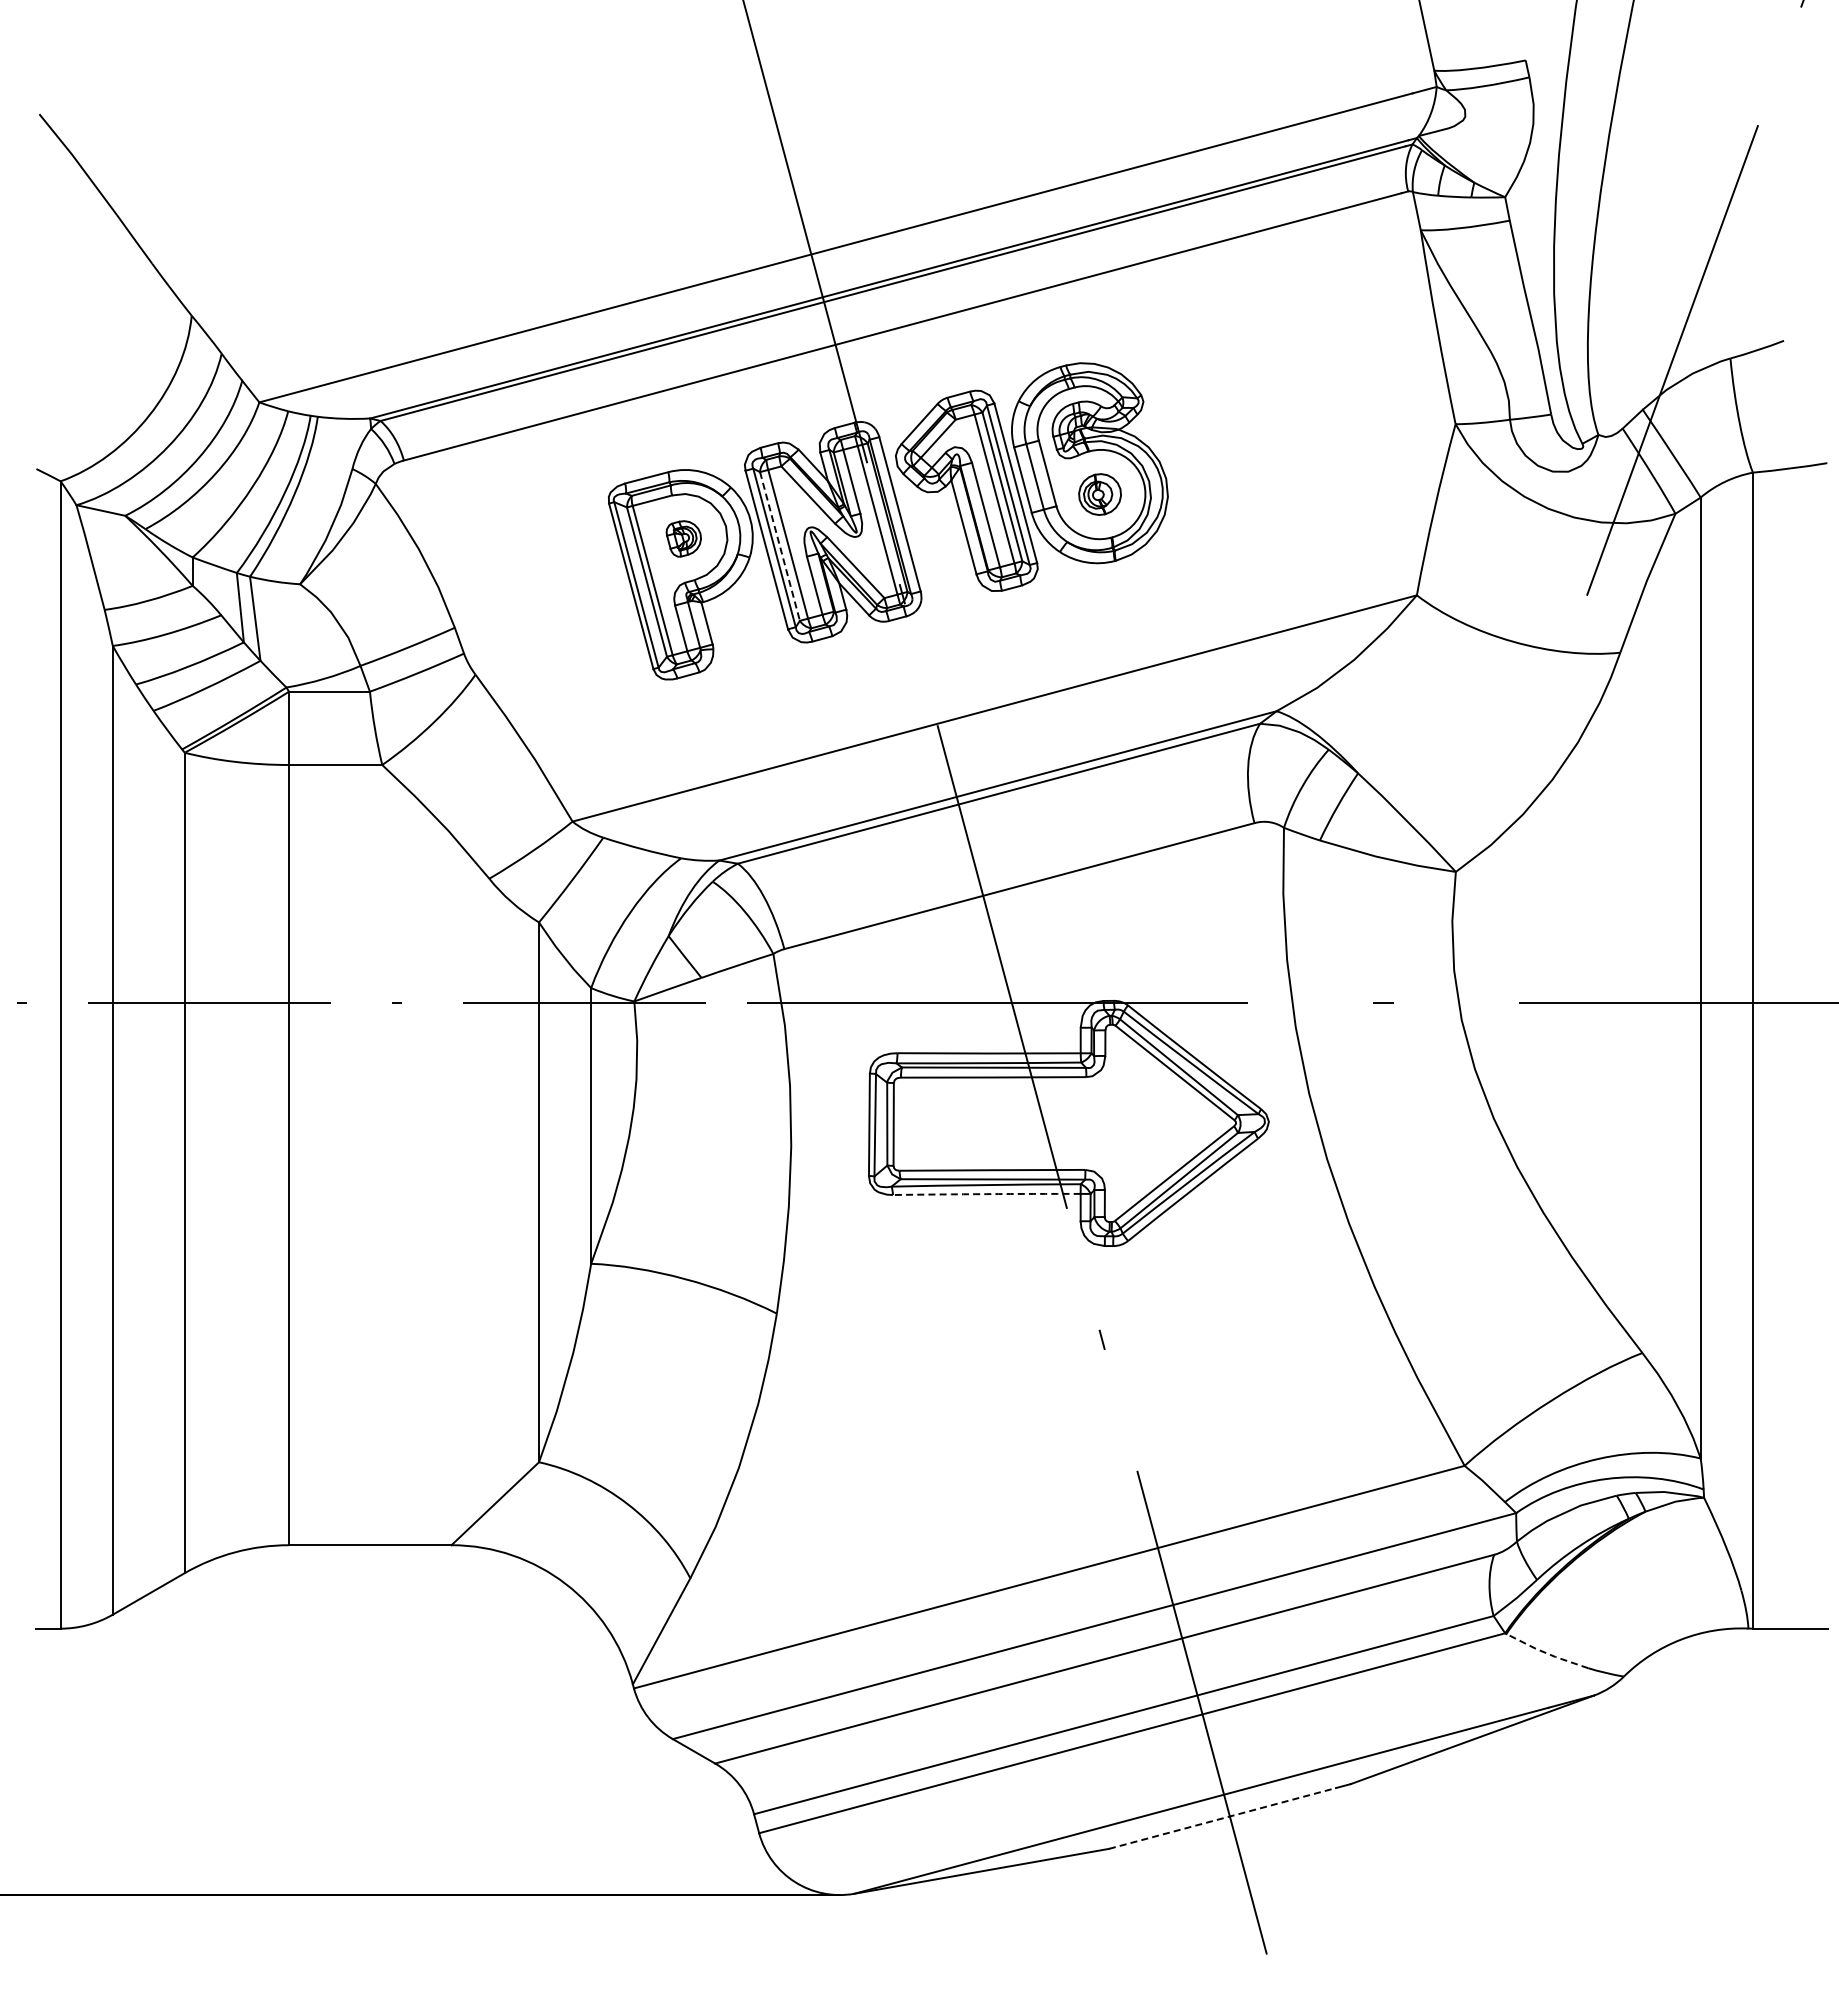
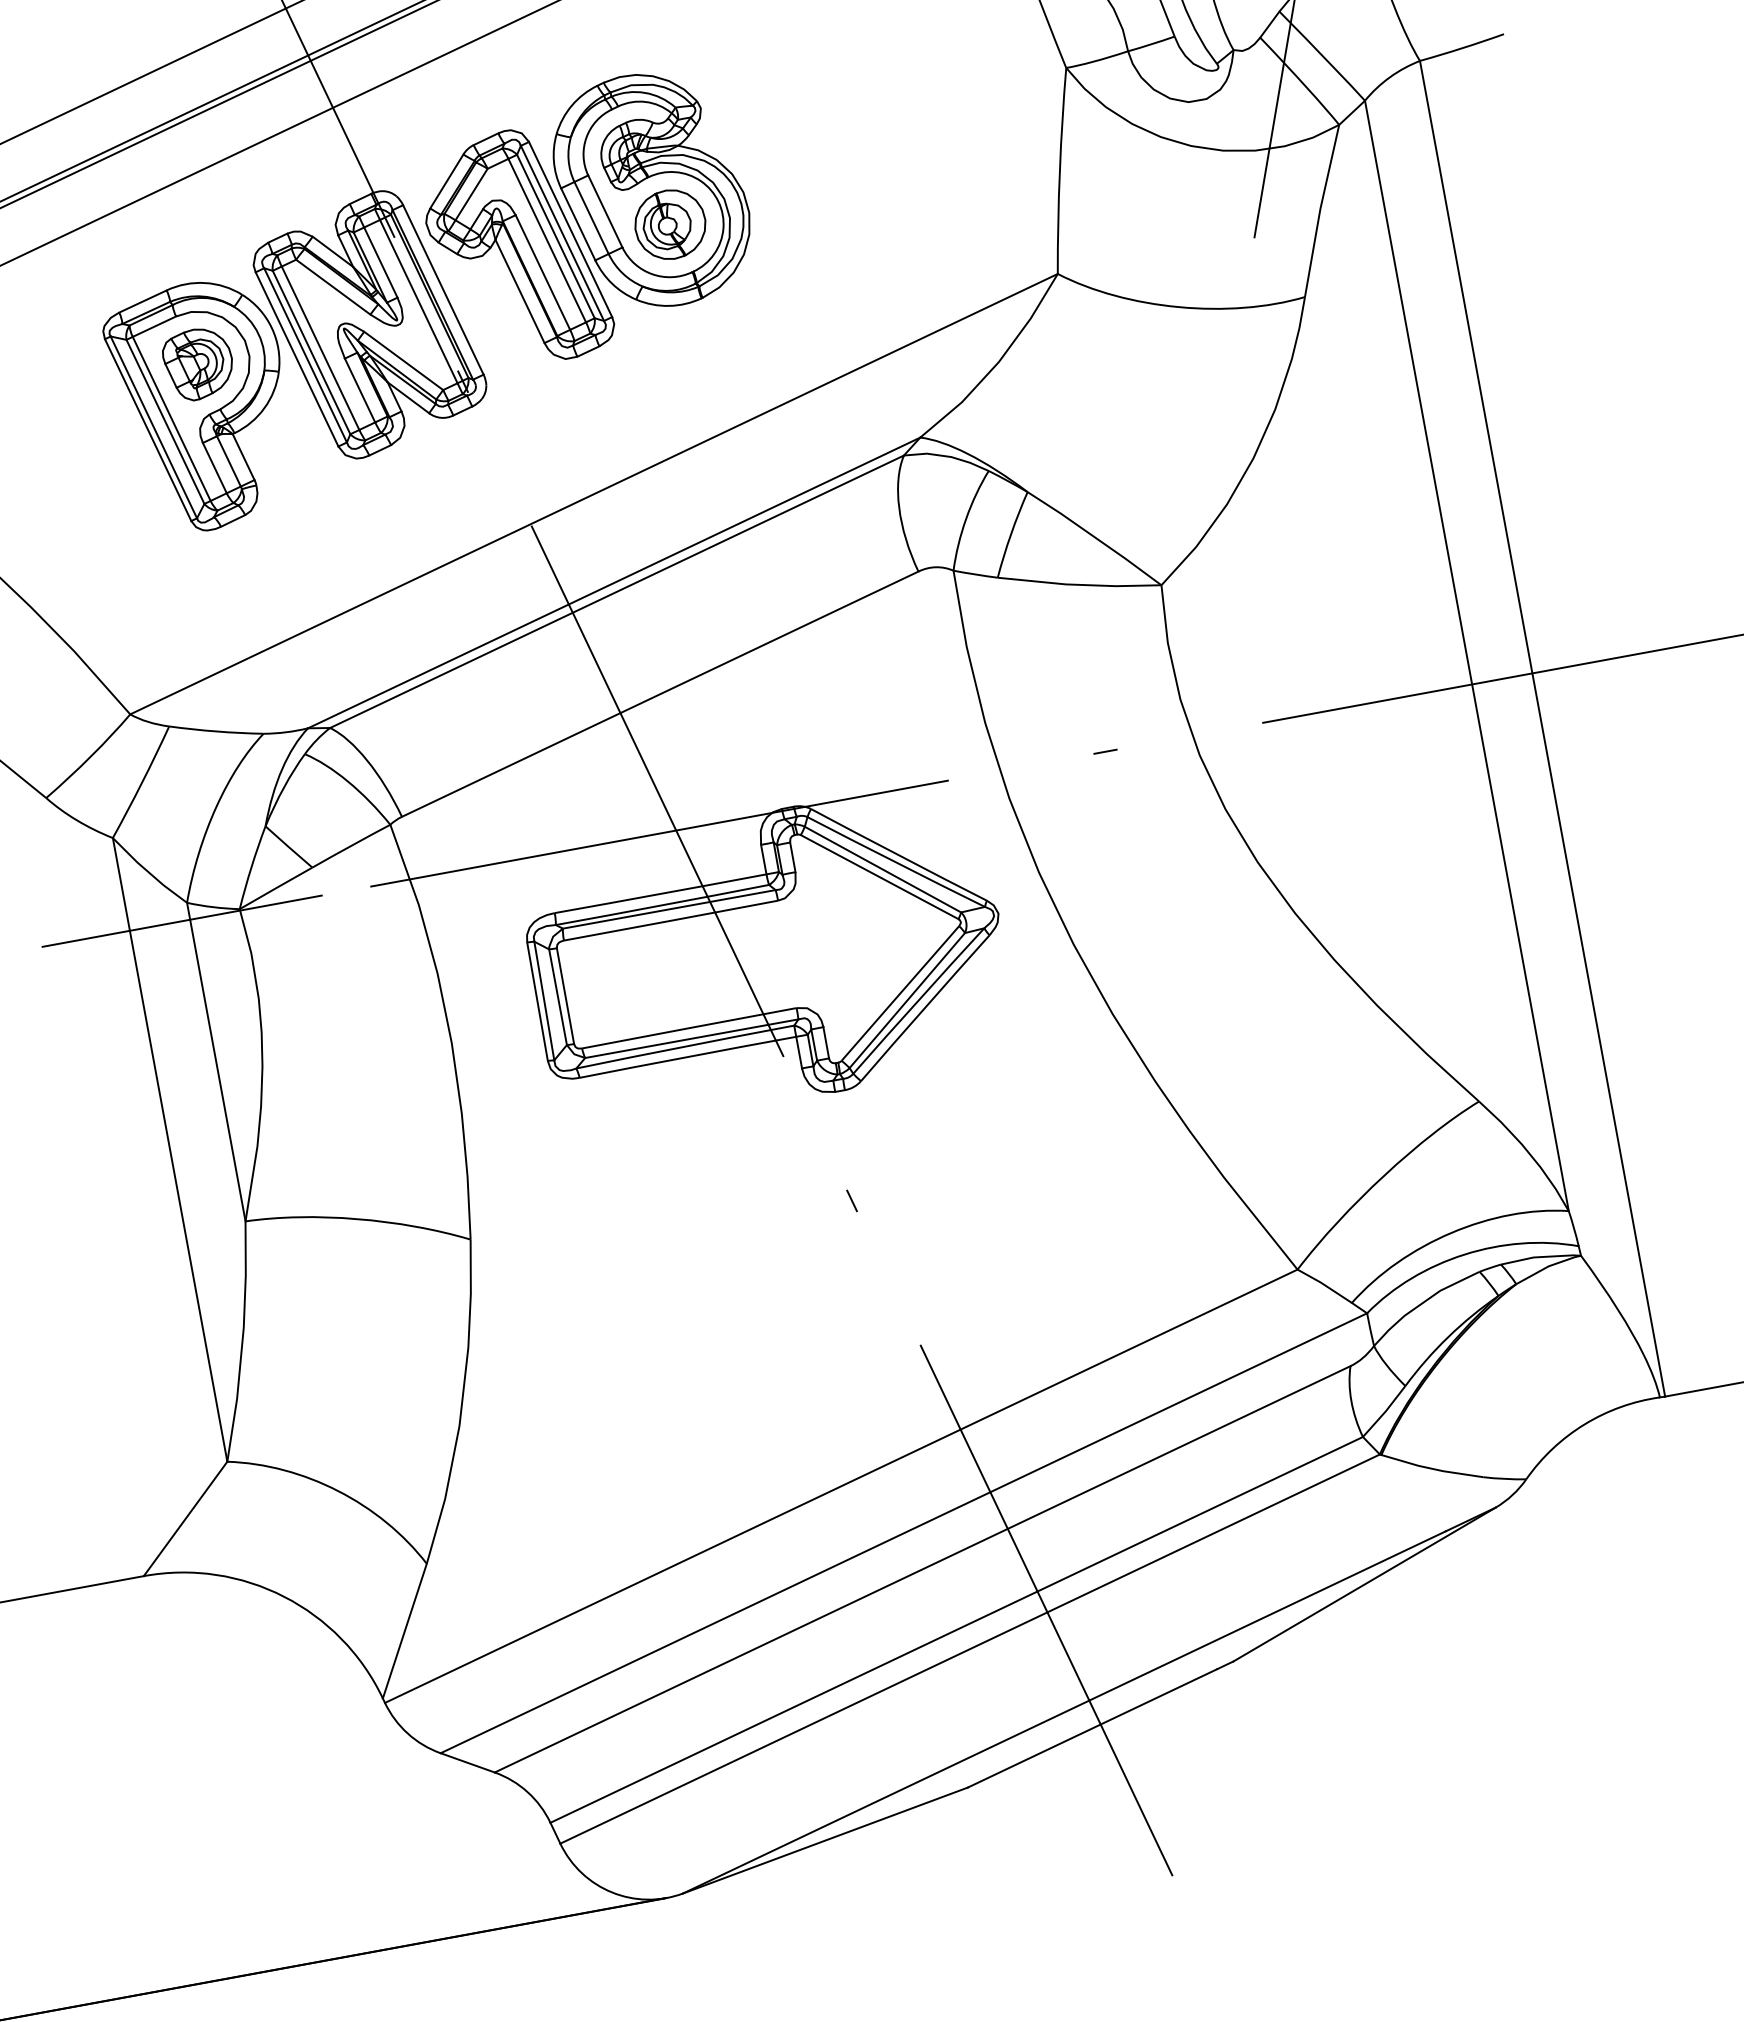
part: (1099, 494) -> (669, 224), size x1.43
part: (683, 538) -> (198, 363), size x1.67
line: (780, 546) -> (312, 352), dashed -> solid
arc: (986, 1194) -> (687, 1057), dashed -> solid
line: (1546, 1653) -> (1431, 1469), dashed -> solid
line: (1222, 1818) -> (1092, 1728), dashed -> solid

